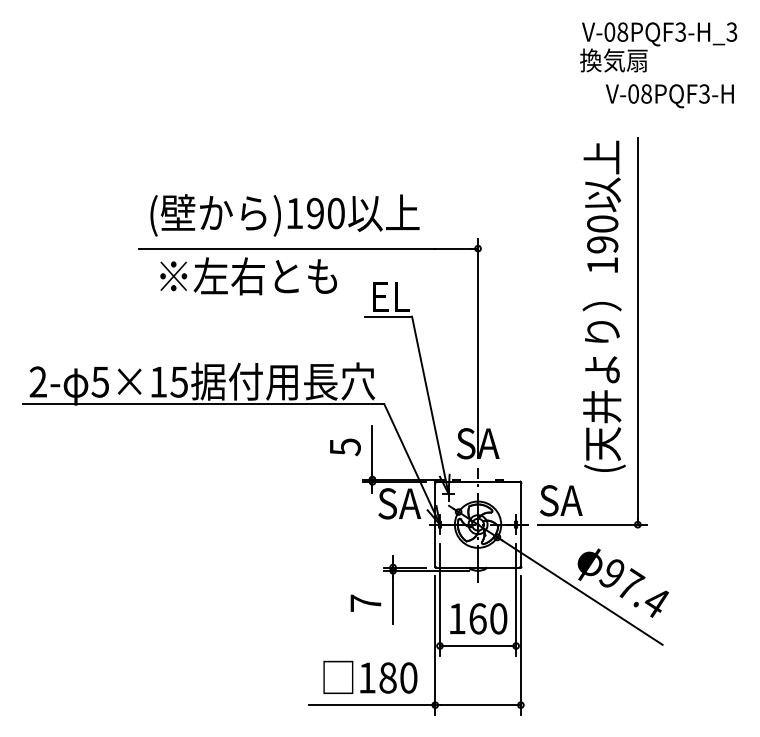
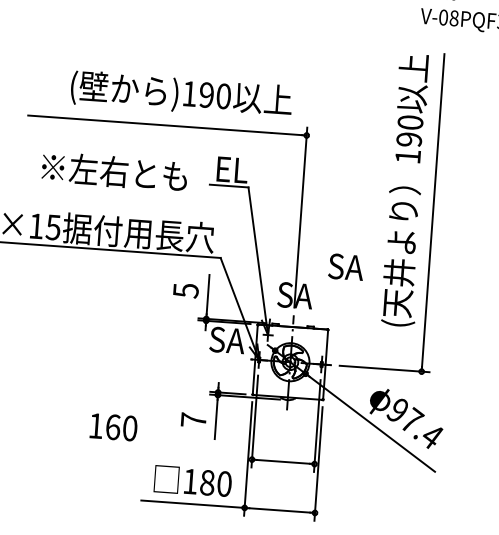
text: (284, 215) -> (181, 94), moved
text: (248, 276) -> (114, 171), moved
text: (561, 500) -> (346, 266), moved
text: (478, 618) -> (113, 426), moved

